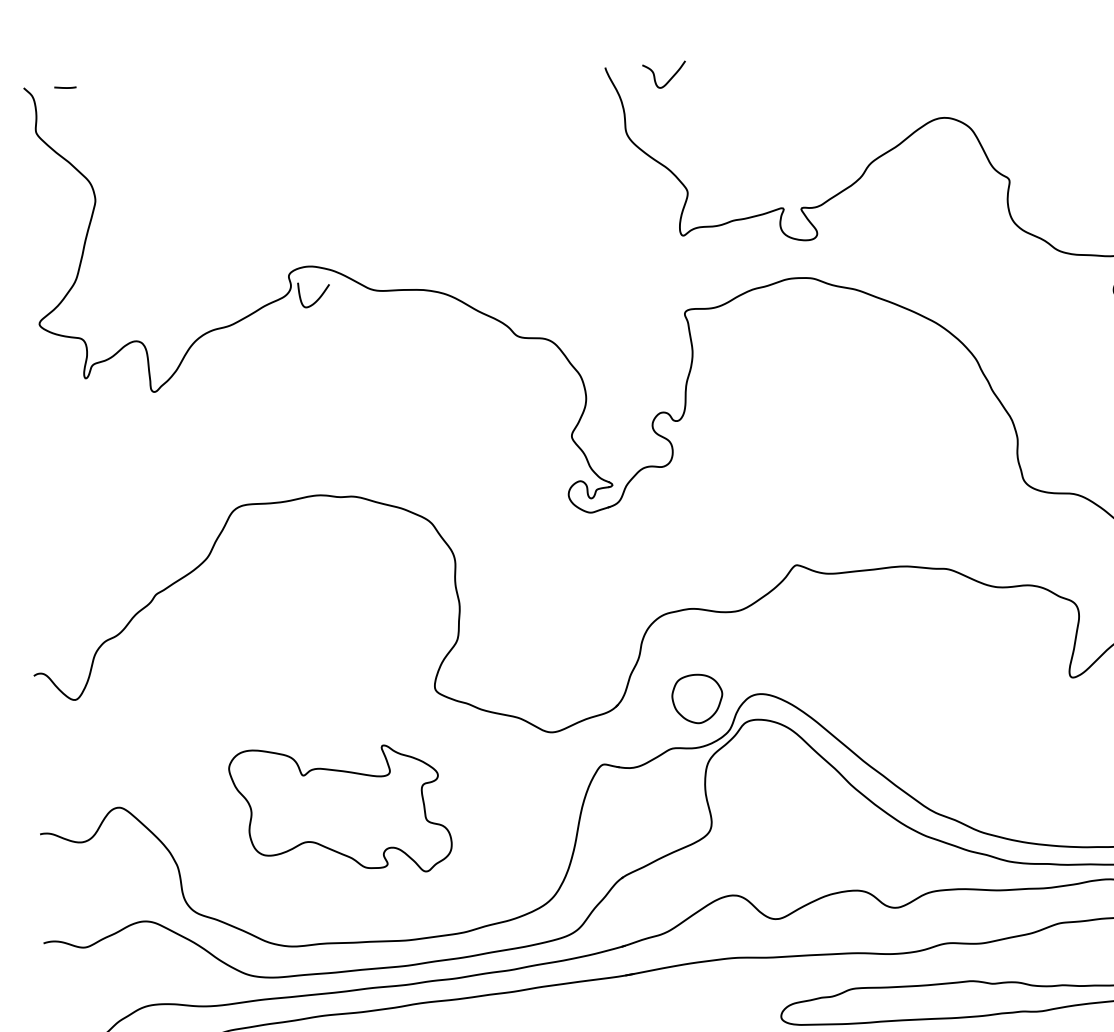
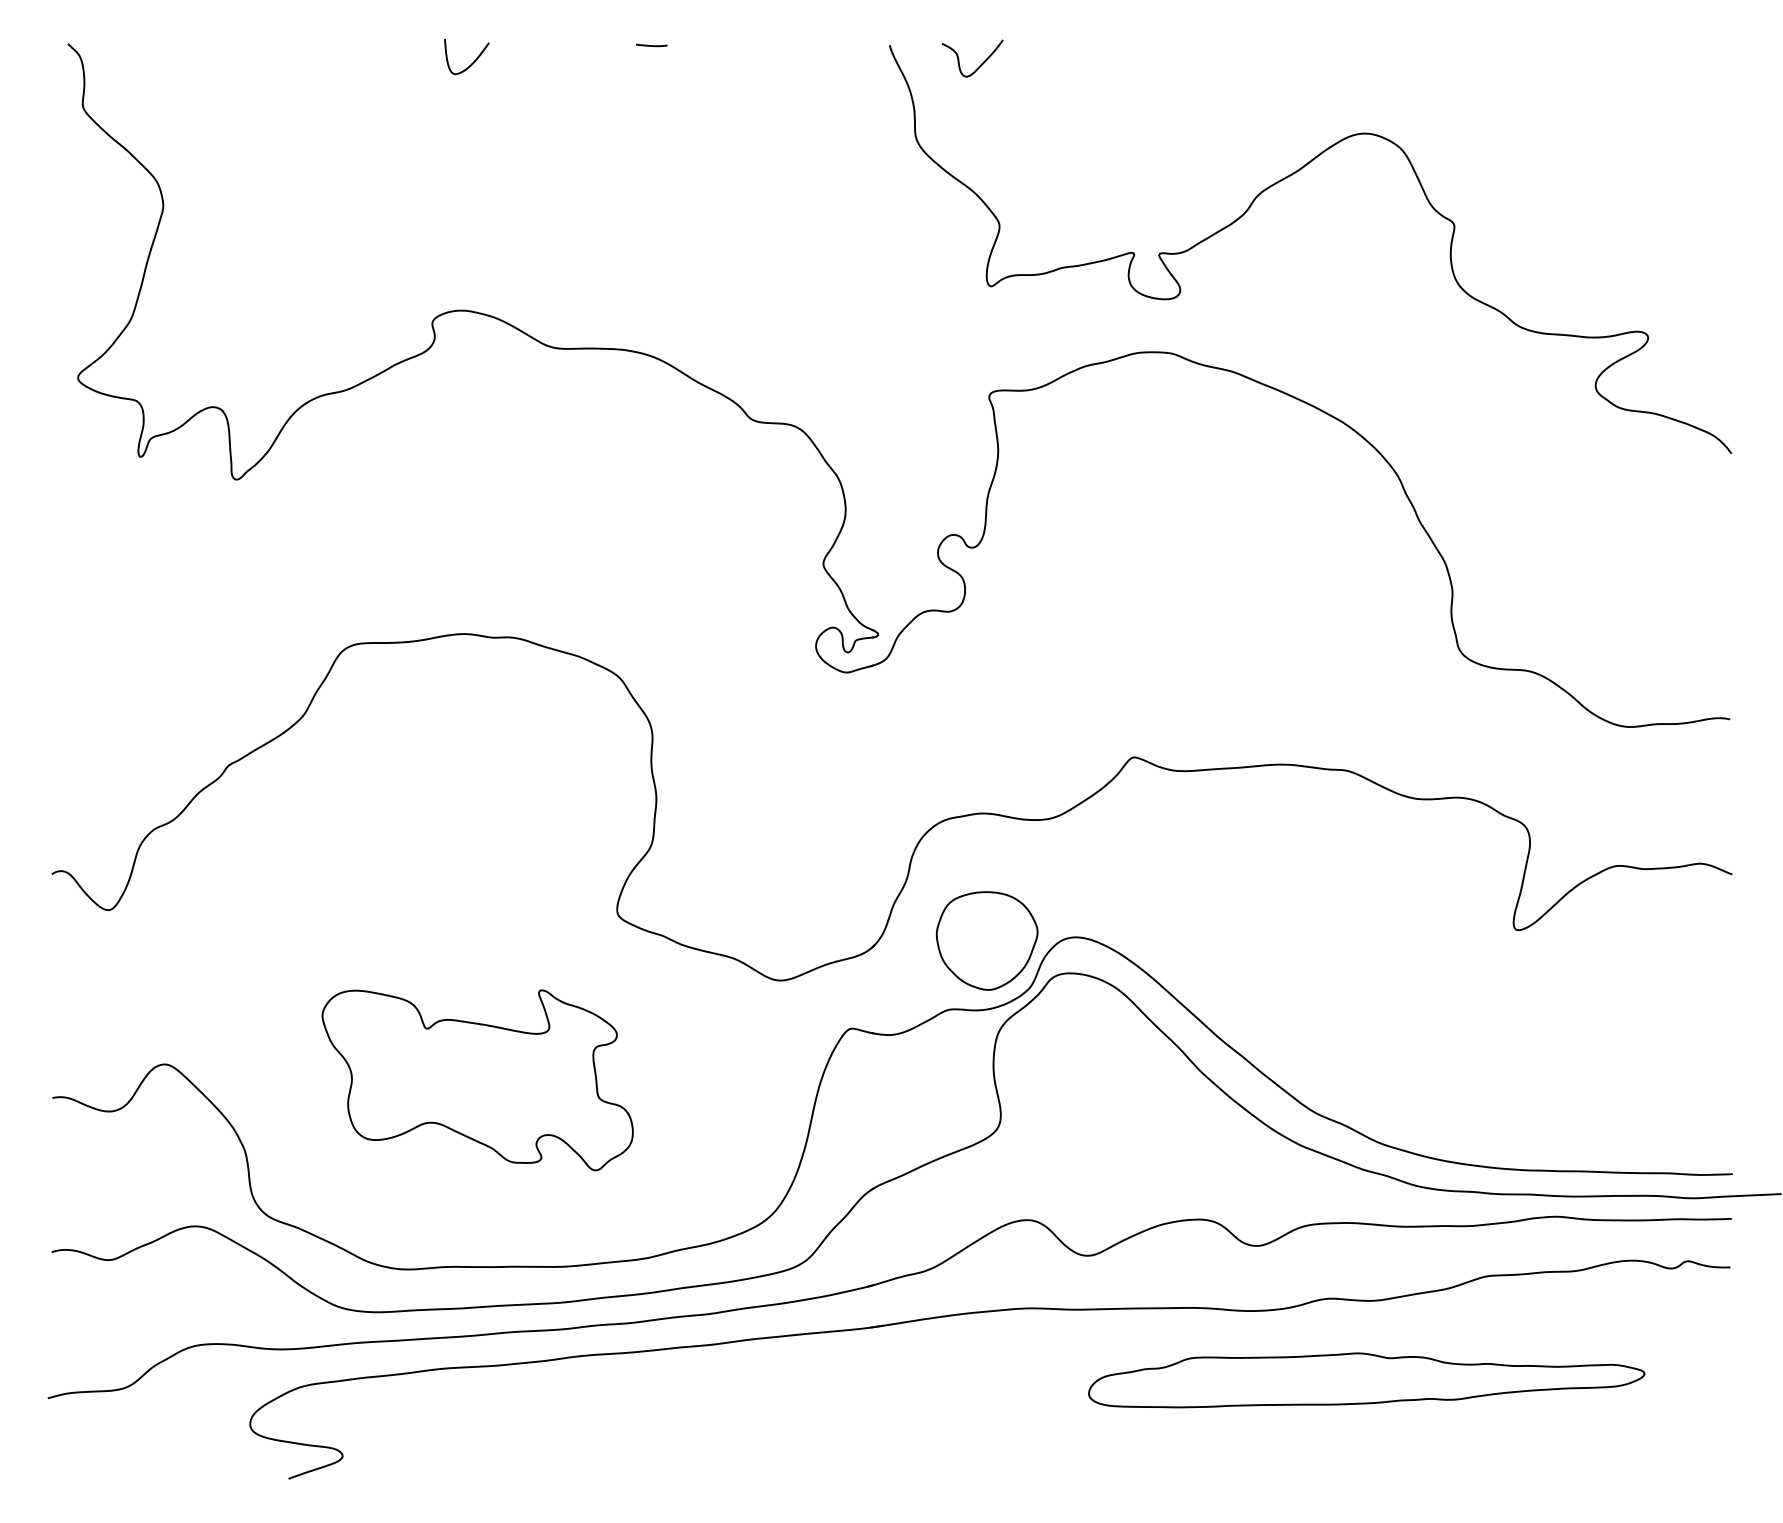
curve: (65, 87) -> (651, 45), moved
curve: (318, 298) -> (472, 62), moved
part: (696, 698) -> (986, 940), size x1.43

